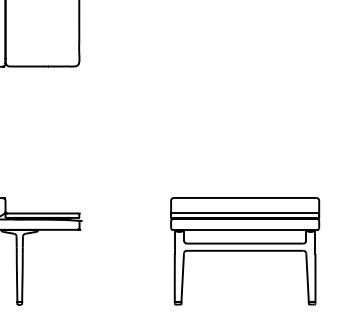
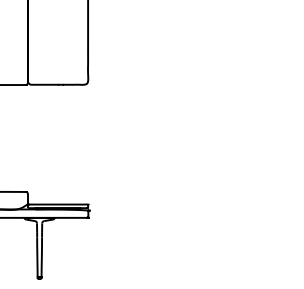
part: (245, 251) -> (223, 235), removed

